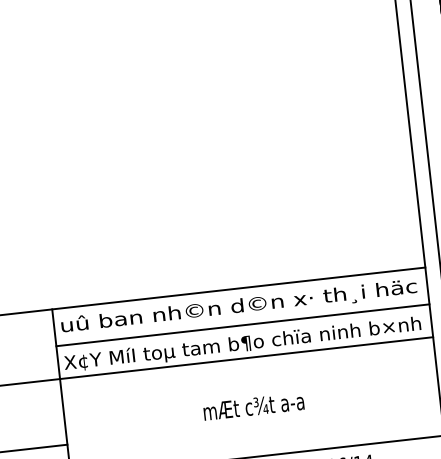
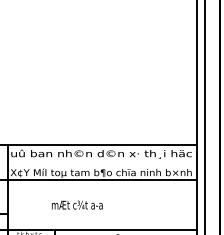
line: (243, 324) -> (102, 163), removed
text: (254, 405) -> (77, 204), moved

